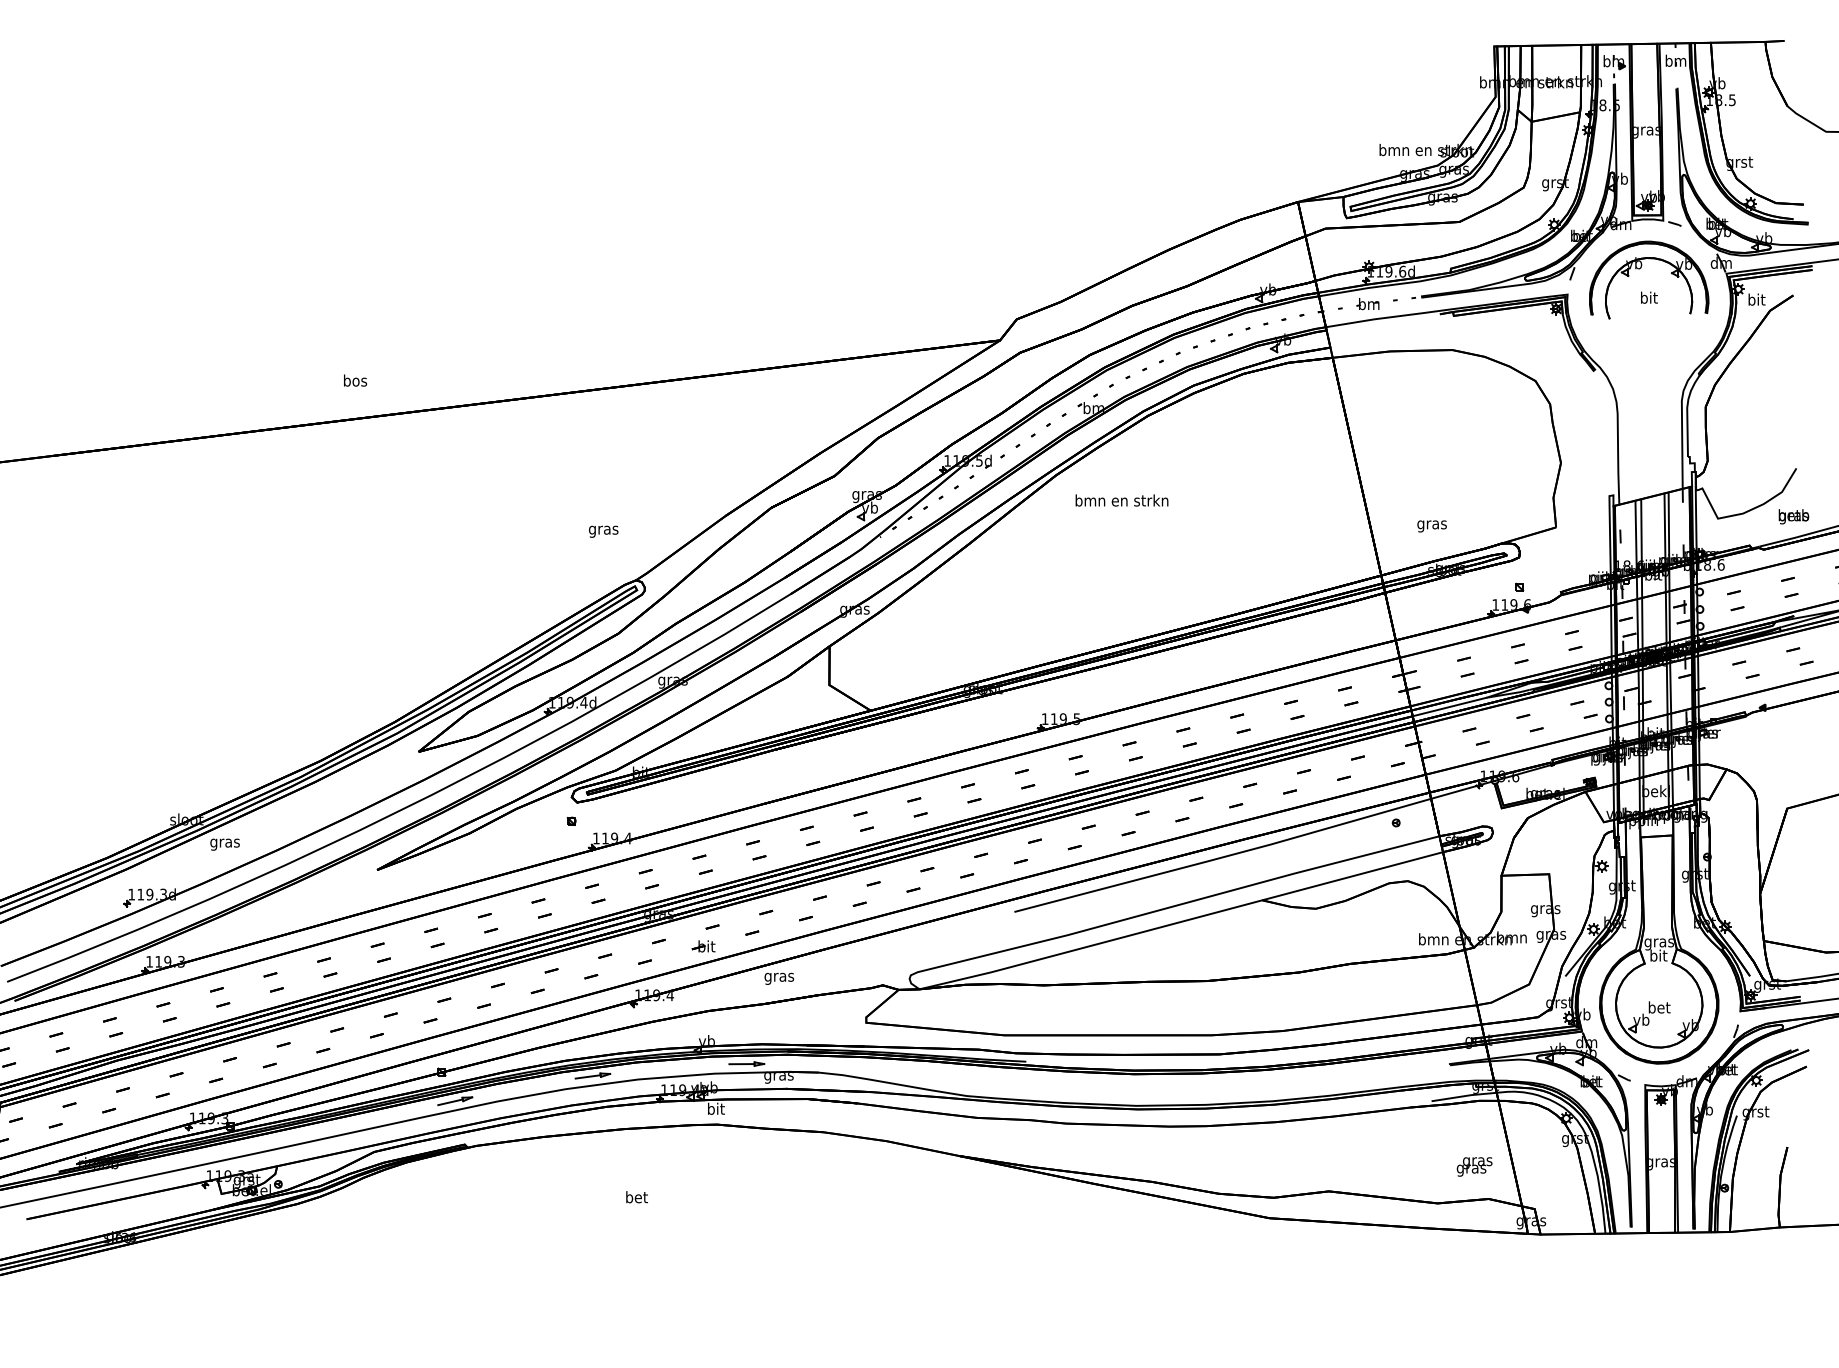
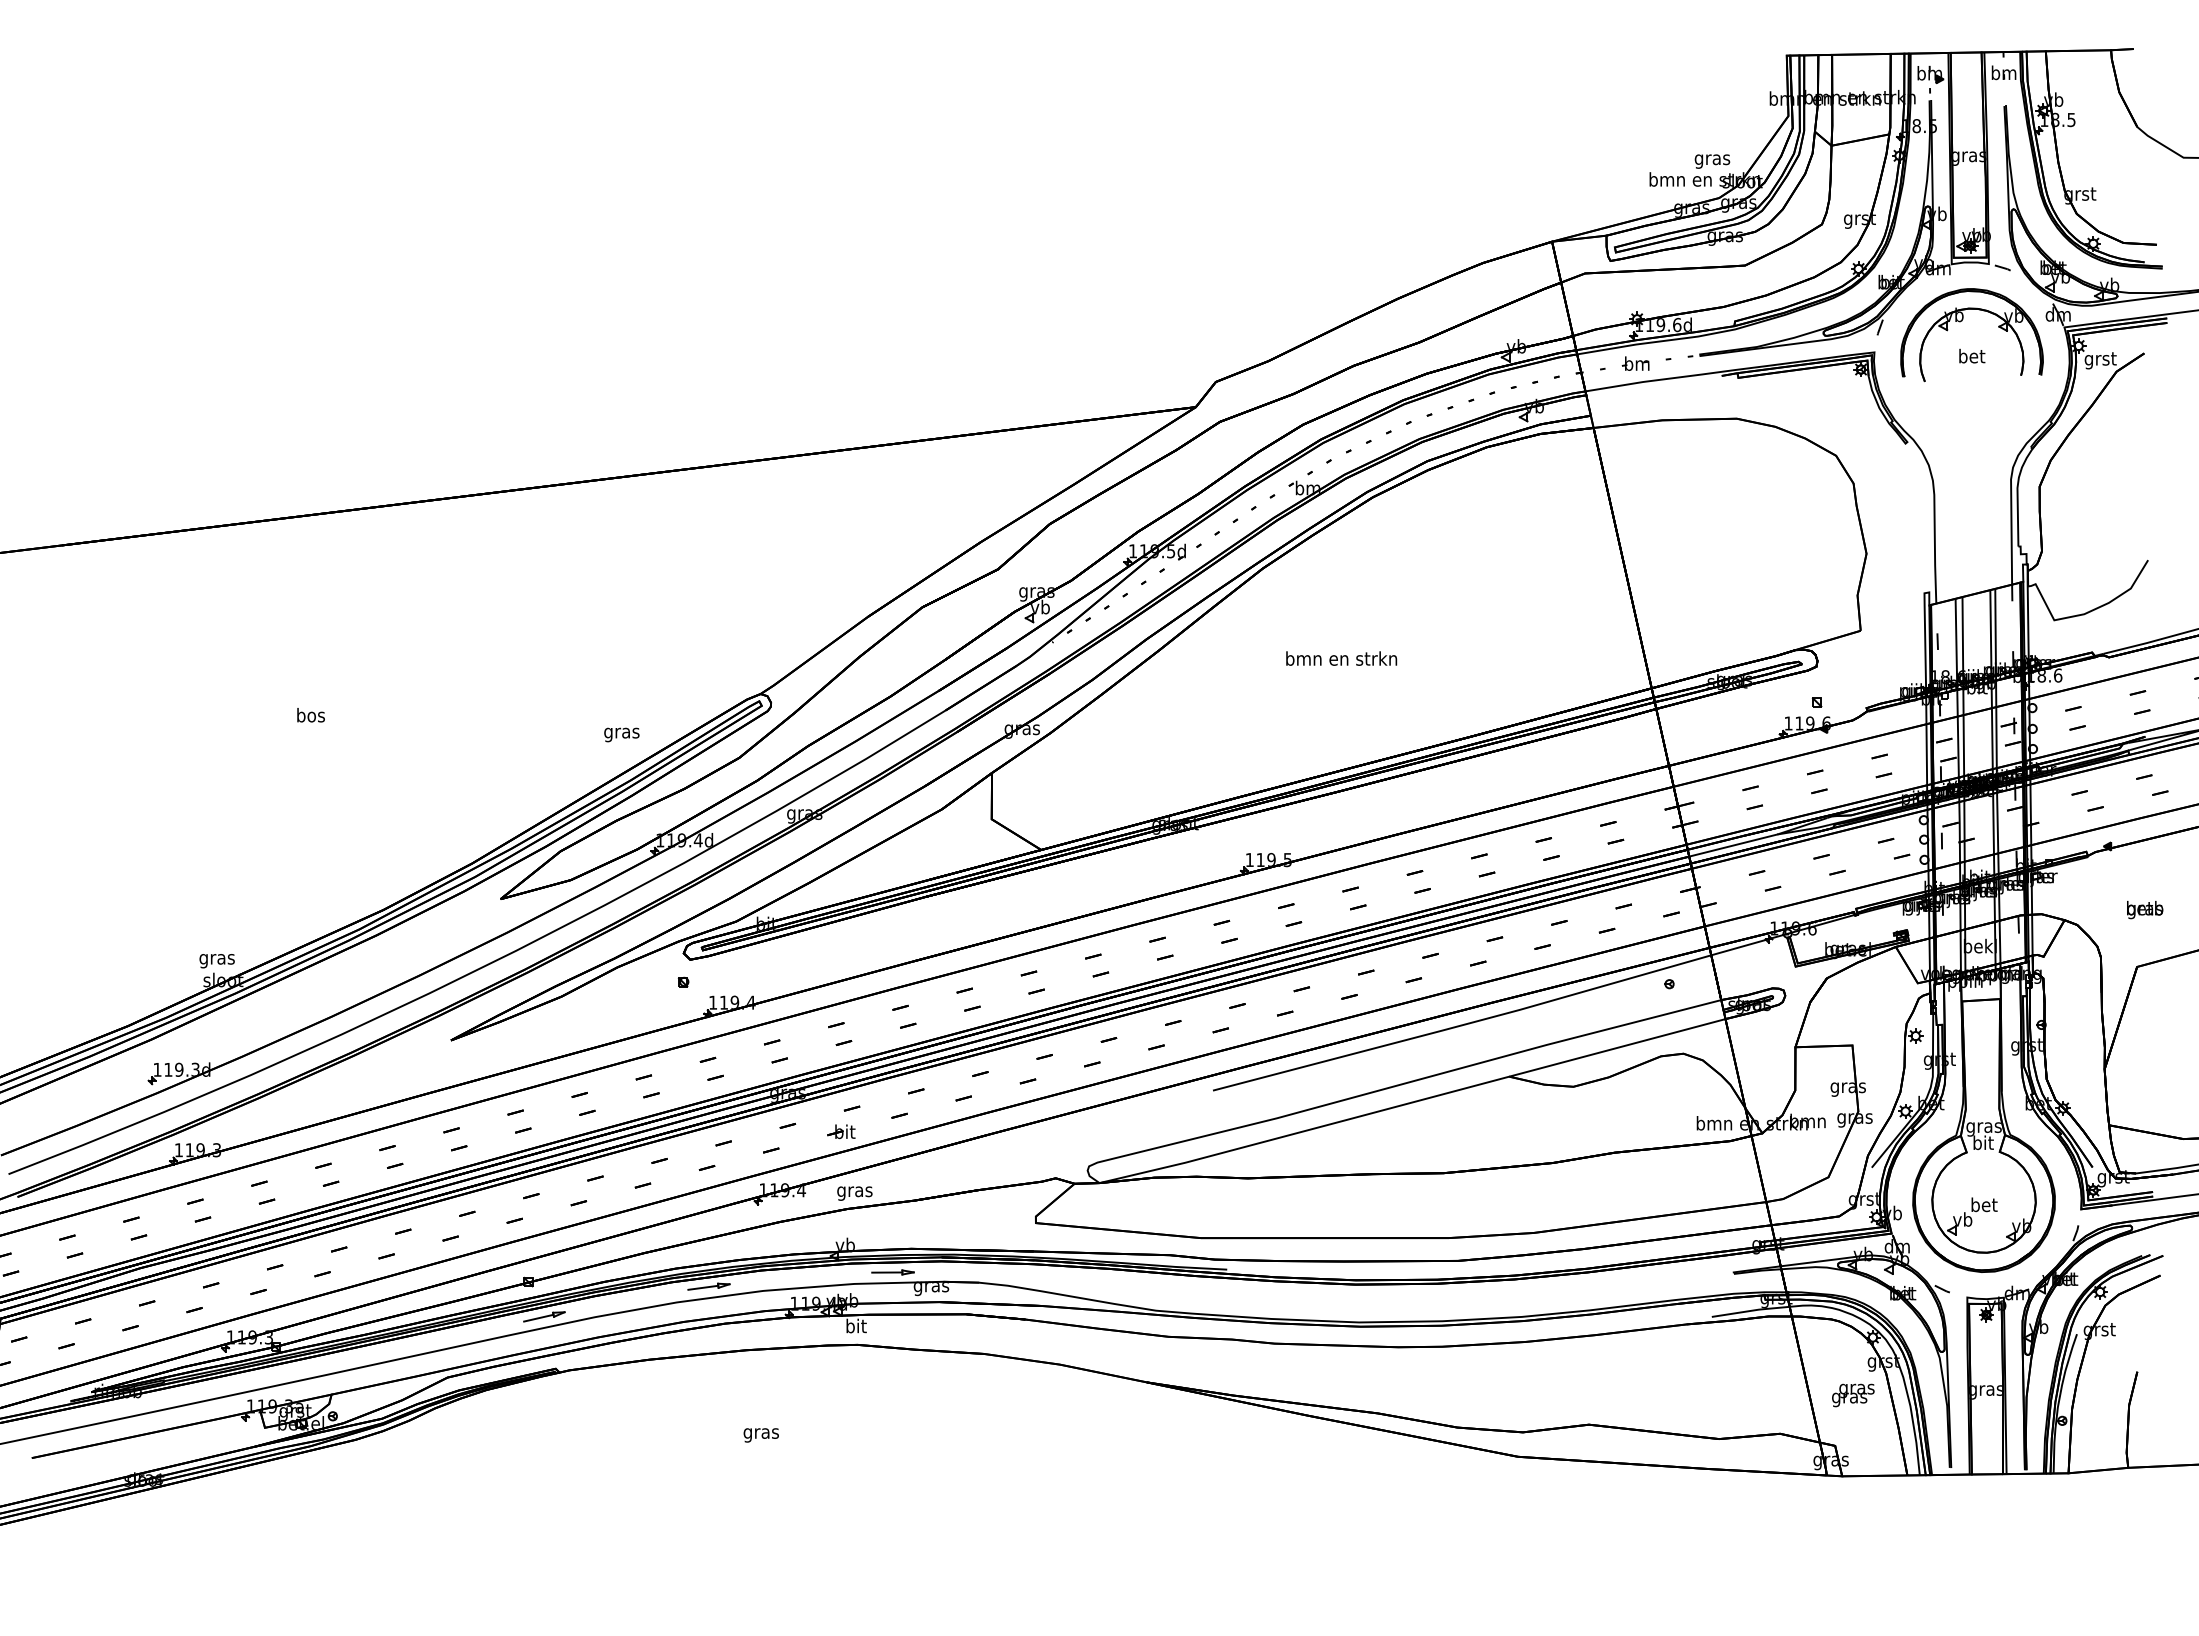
text: (1649, 297) -> (1972, 355), bit -> bet
text: (1756, 301) -> (2100, 360), bit -> grst
text: (354, 380) -> (310, 715), moved
text: (1121, 500) -> (1341, 658), moved
text: (1794, 517) -> (2145, 910), moved
text: (1432, 526) -> (1712, 161), moved
text: (603, 531) -> (621, 734), moved
text: (224, 844) -> (216, 961), moved
text: (779, 978) -> (854, 1193), moved
text: (1474, 1166) -> (1853, 1395), moved
text: (635, 1198) -> (760, 1433), bet -> gras

